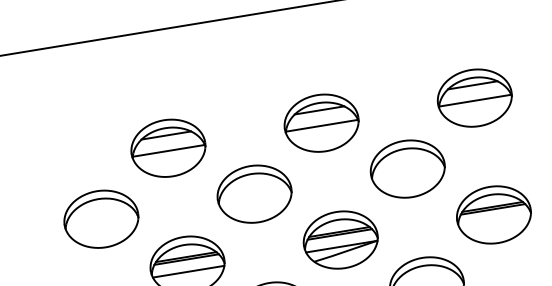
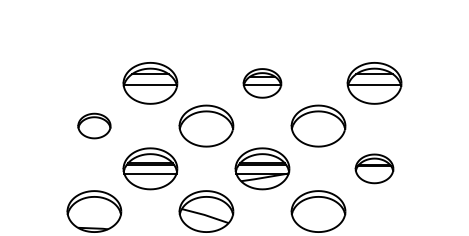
part: (321, 123) -> (262, 83), size x0.7
part: (493, 214) -> (374, 168), size x0.7
part: (101, 218) -> (94, 125), size x0.6

